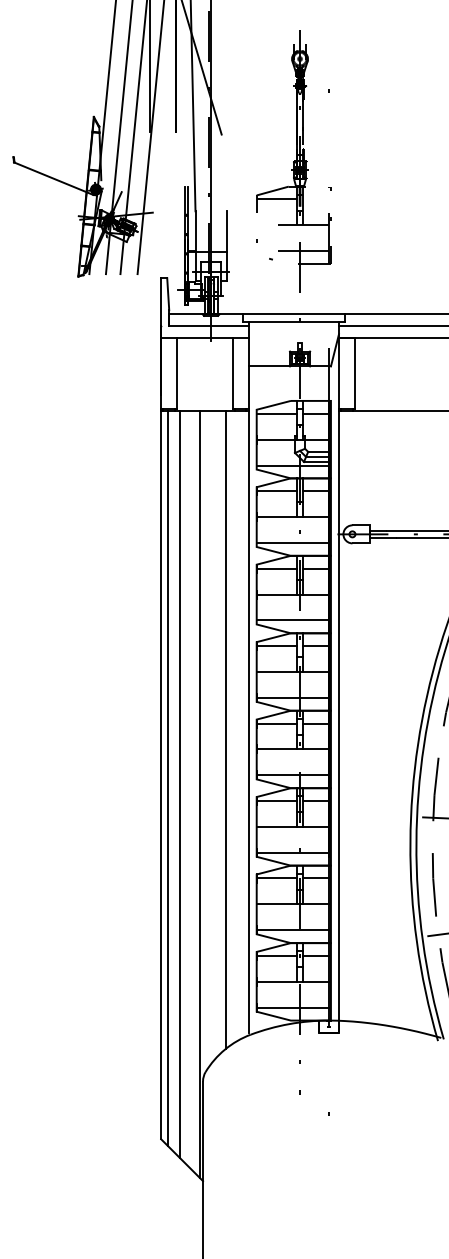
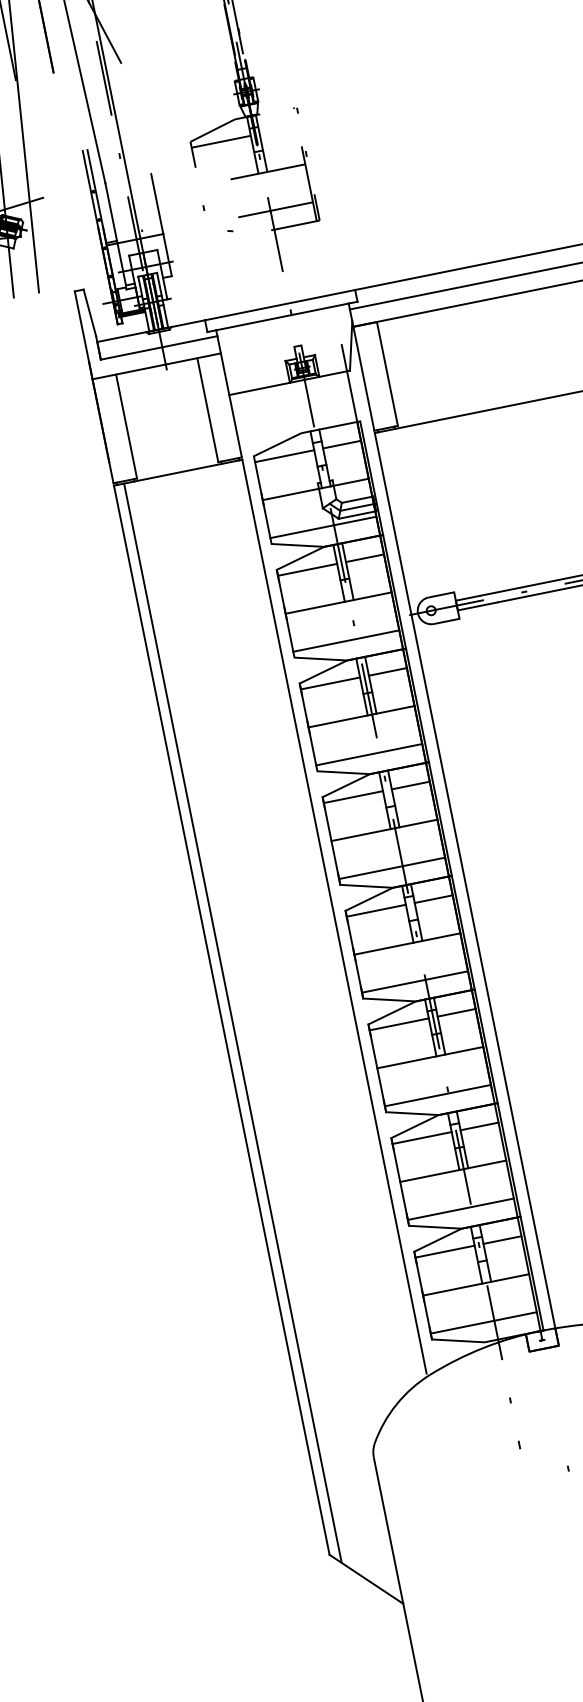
line: (226, 729) -> (304, 934), removed
line: (180, 784) -> (252, 1028), removed
line: (200, 794) -> (285, 1037), removed

